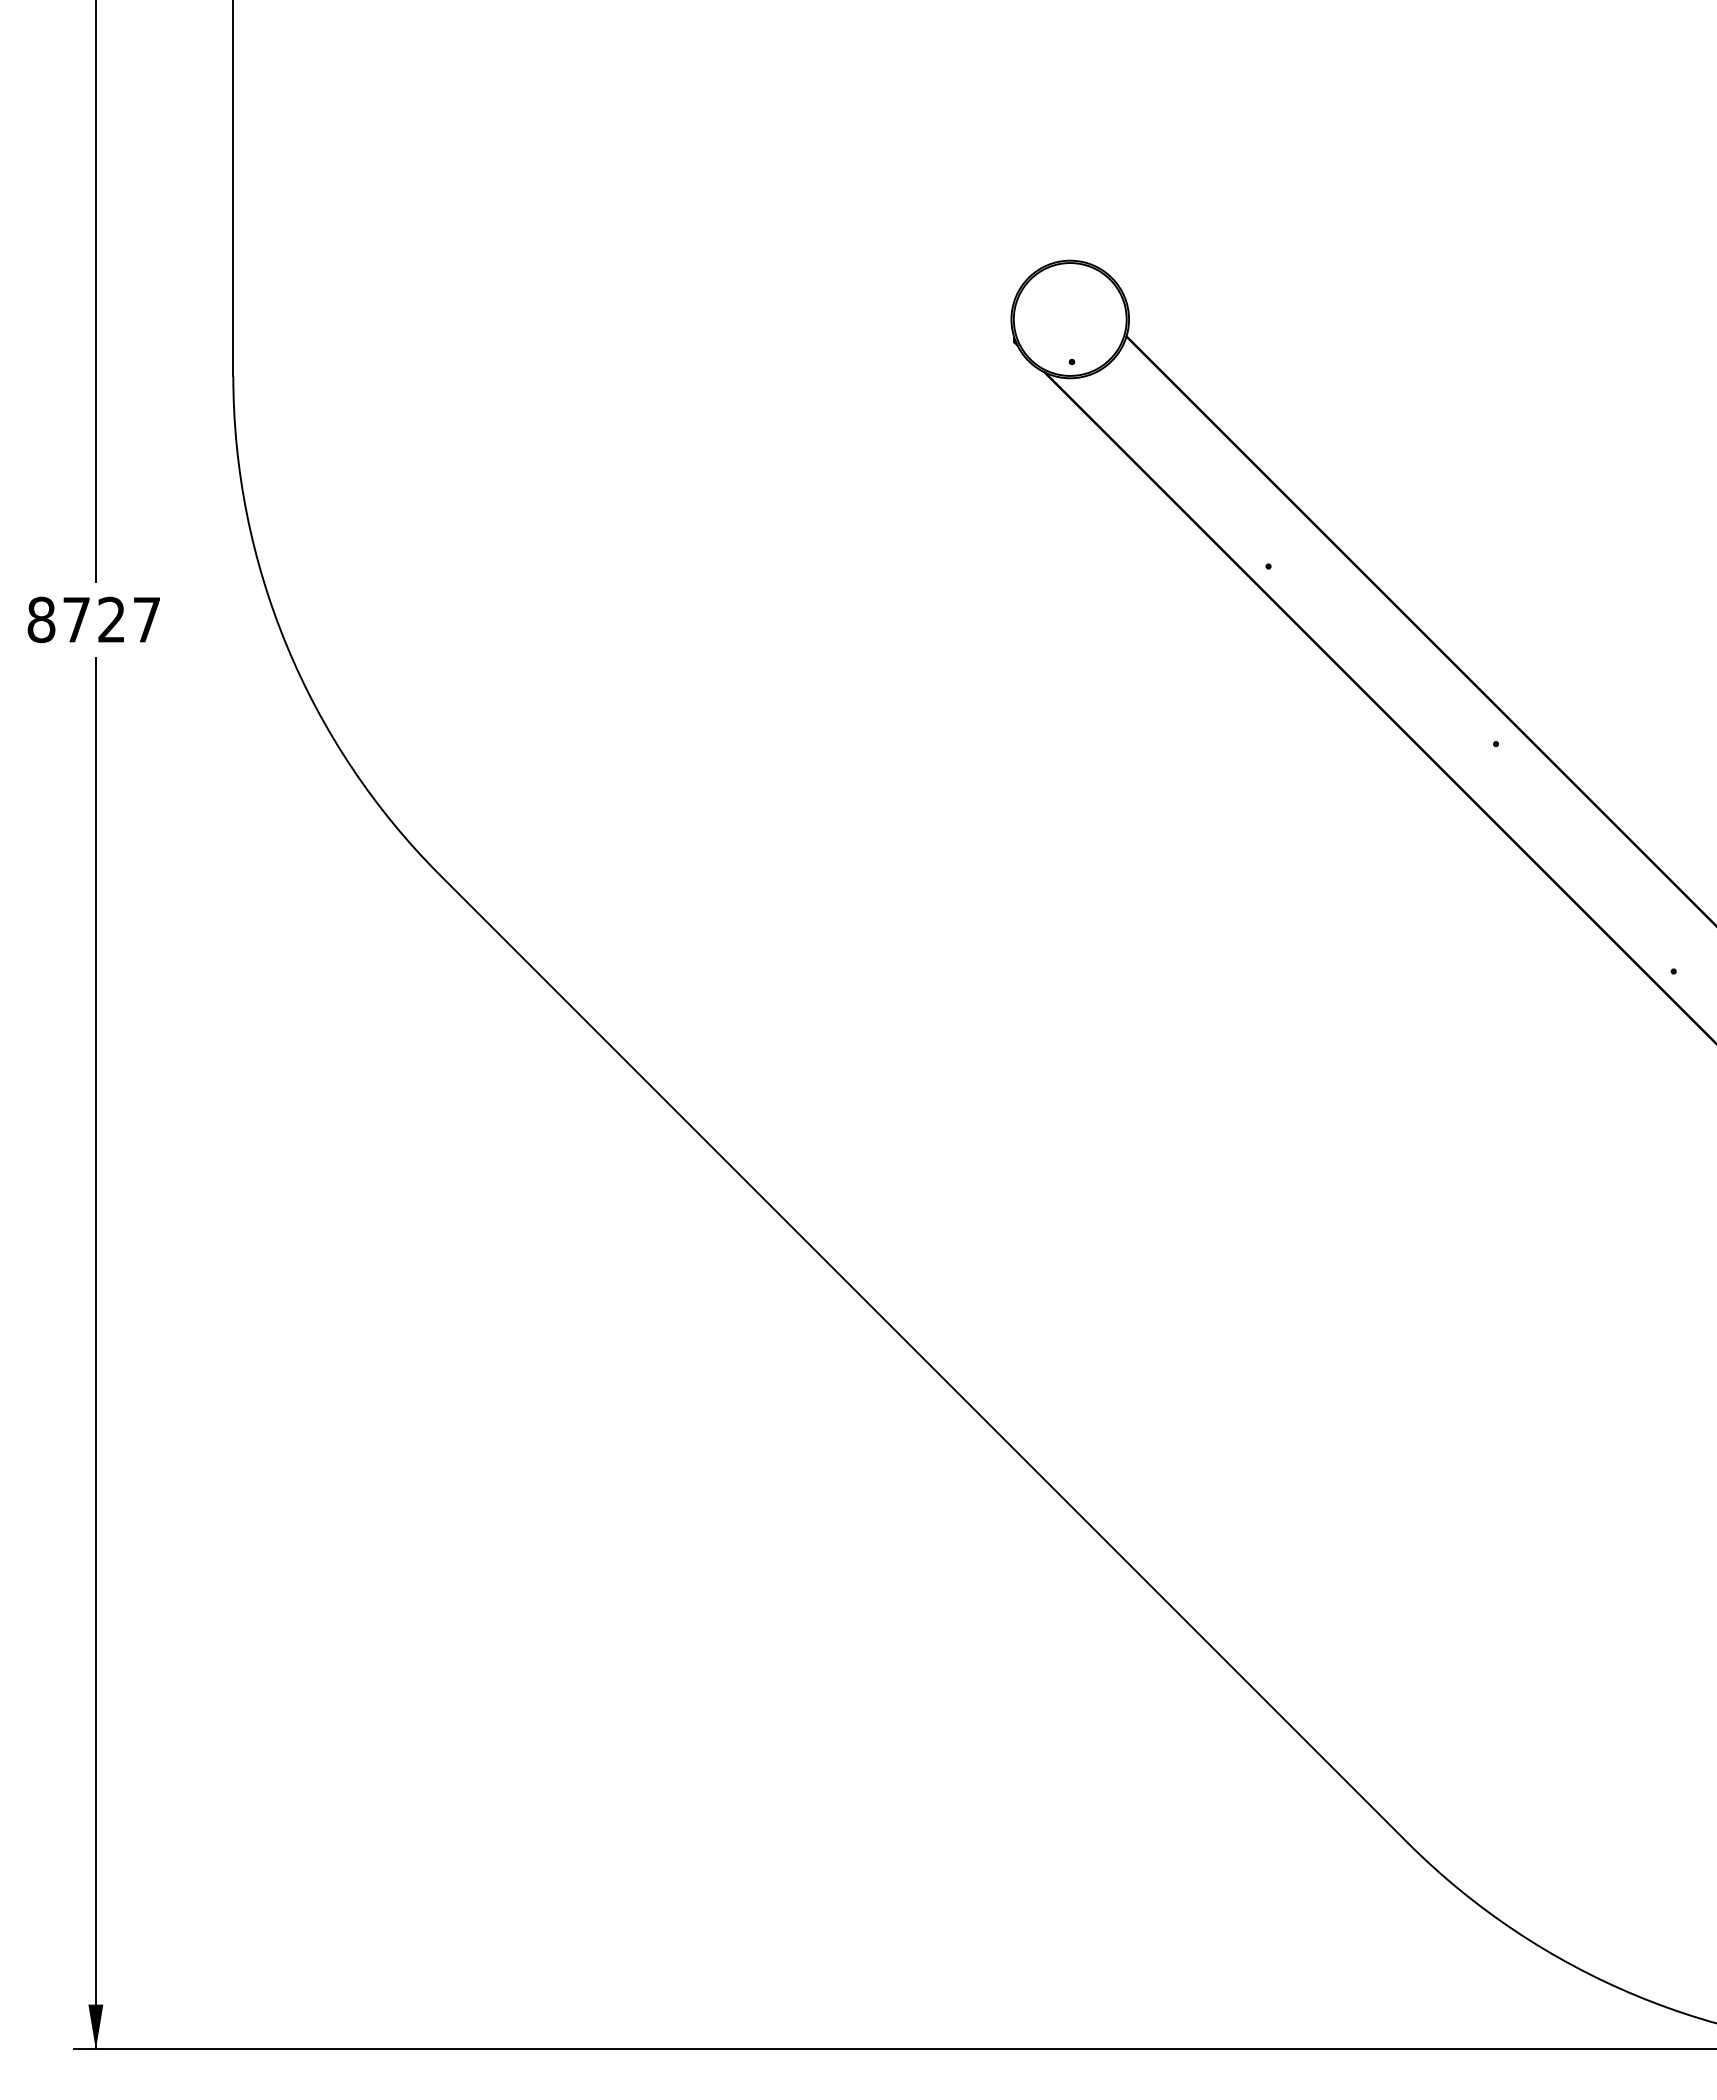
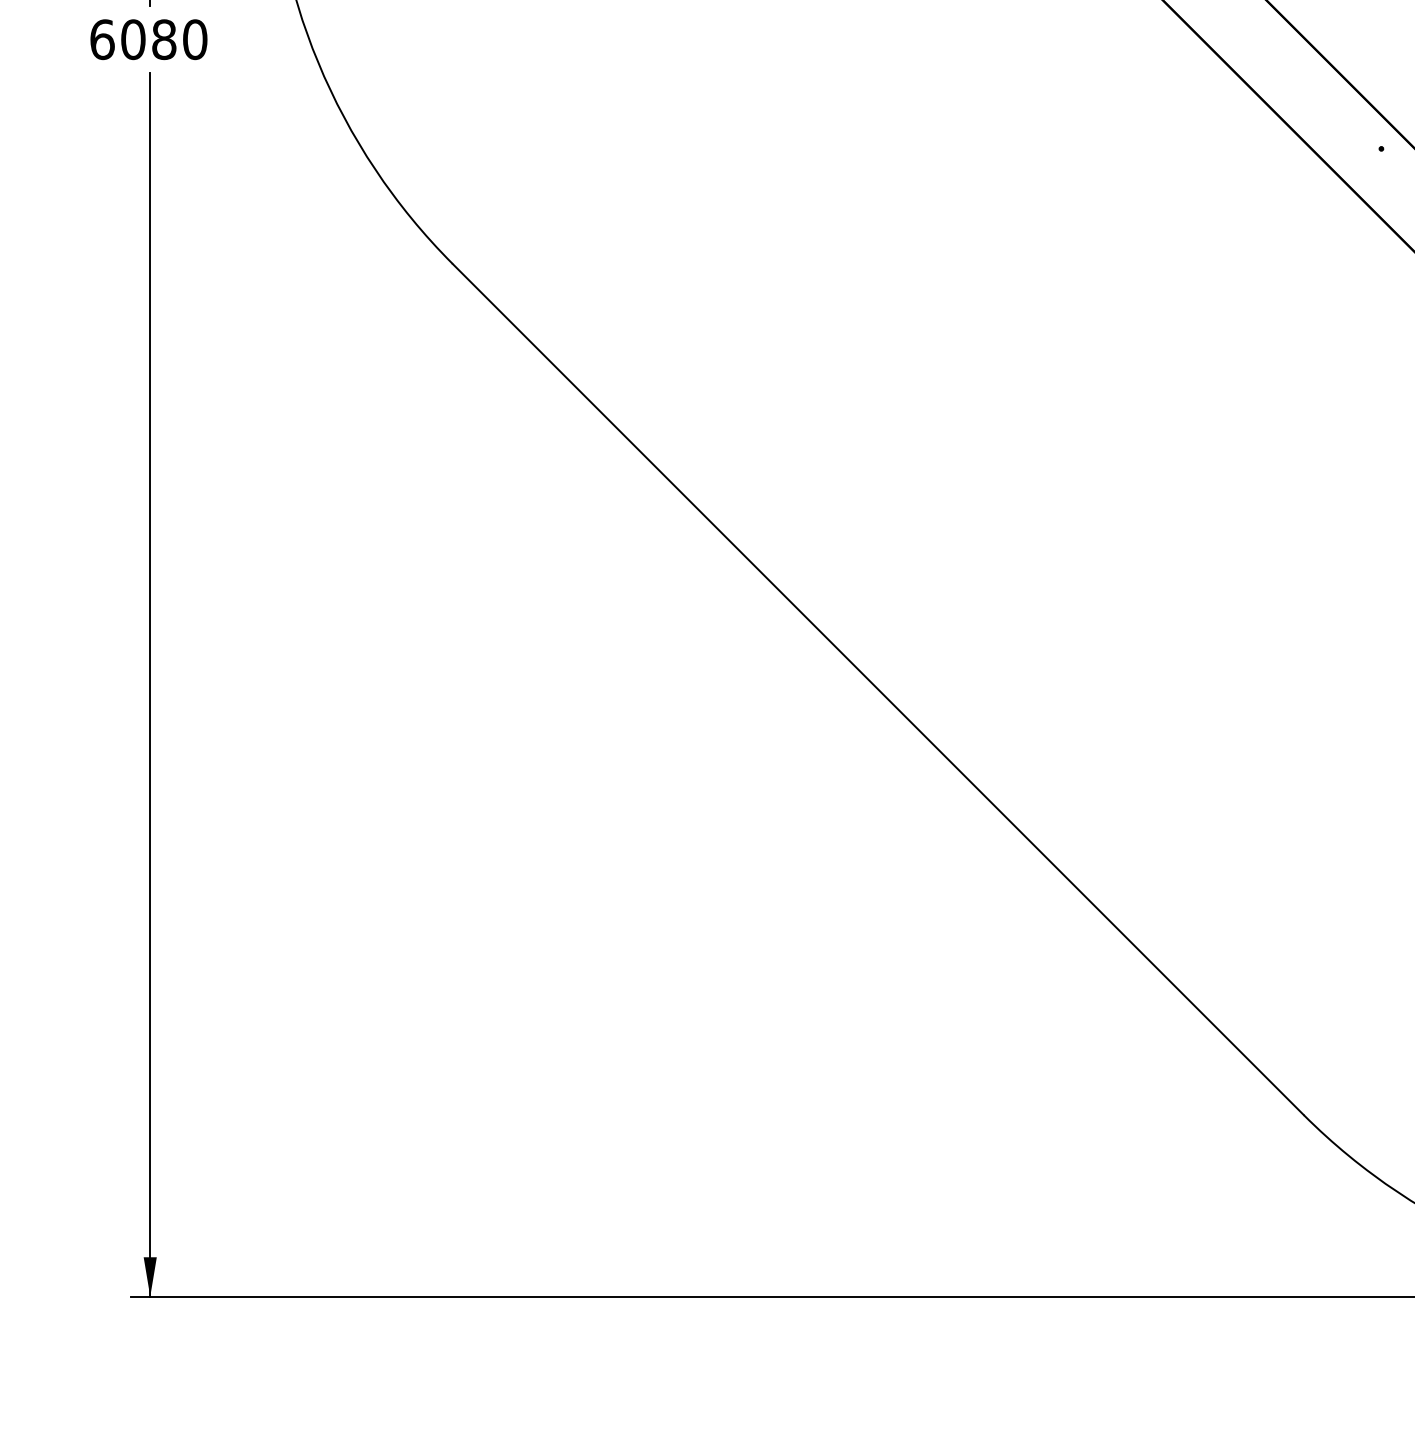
text: (93, 619) -> (148, 39), 8727 -> 6080

